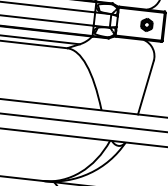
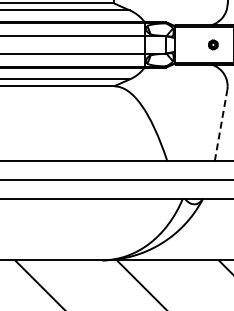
part: (147, 24) -> (213, 44), size x0.6
line: (146, 87) -> (221, 125), solid -> dashed

